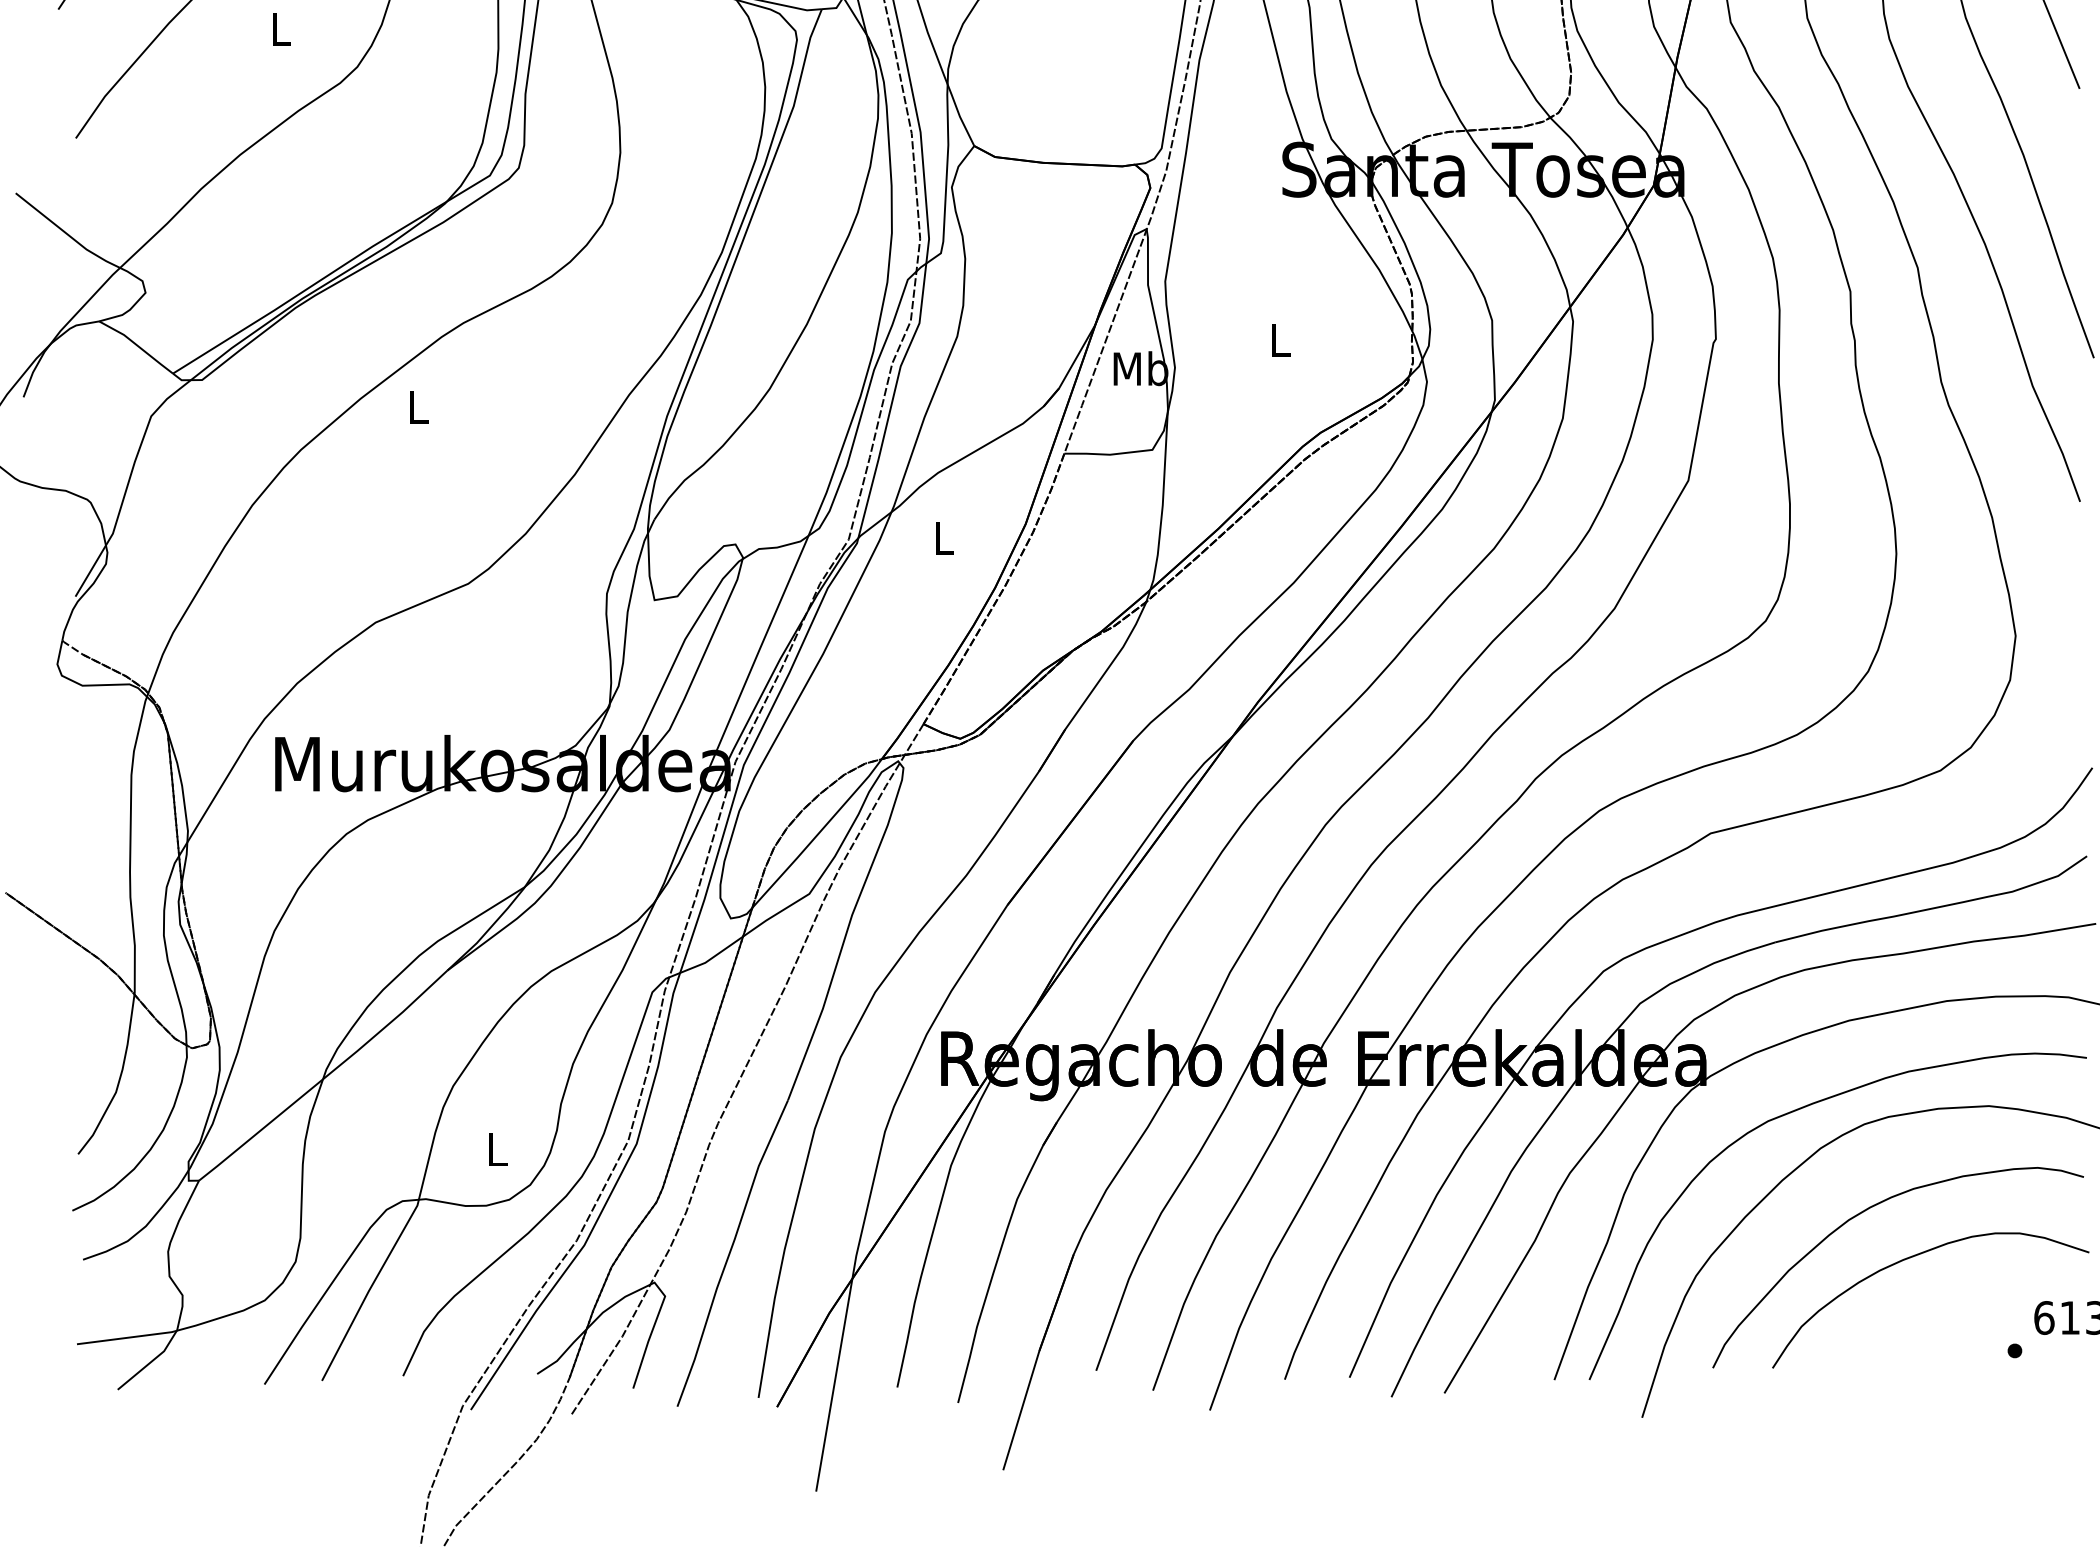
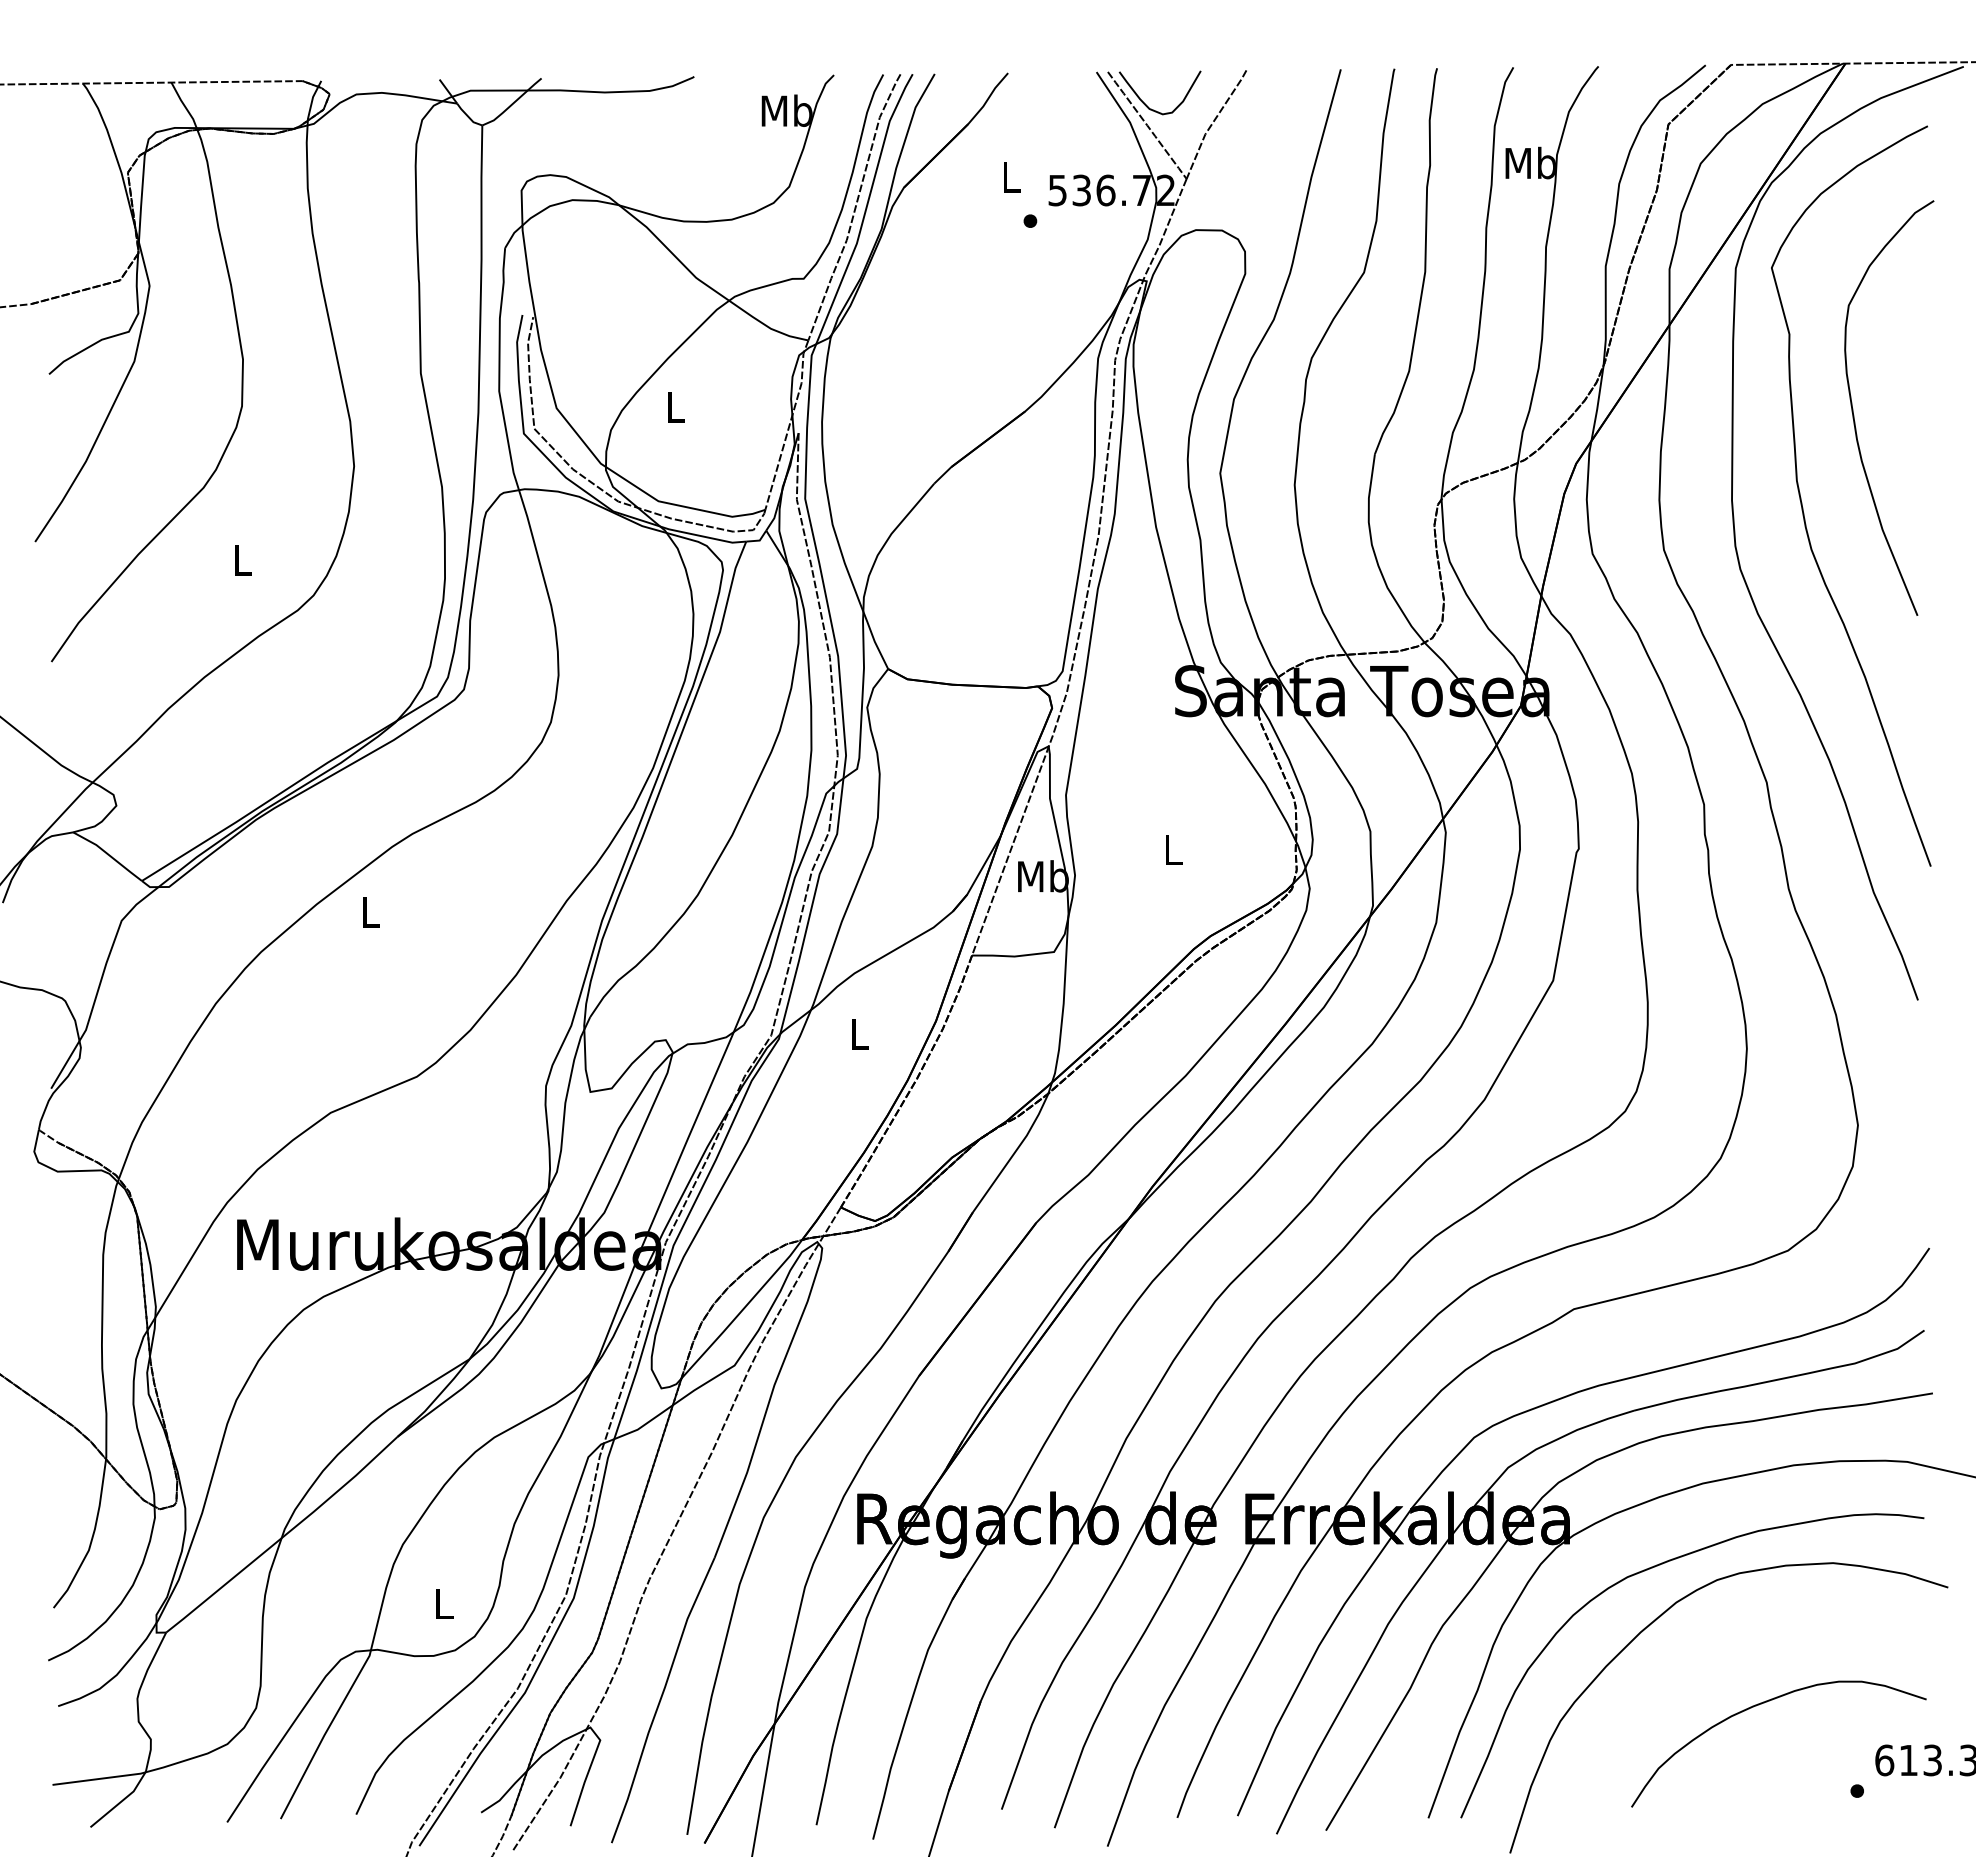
curve: (1863, 1212) -> (1716, 1662), removed

